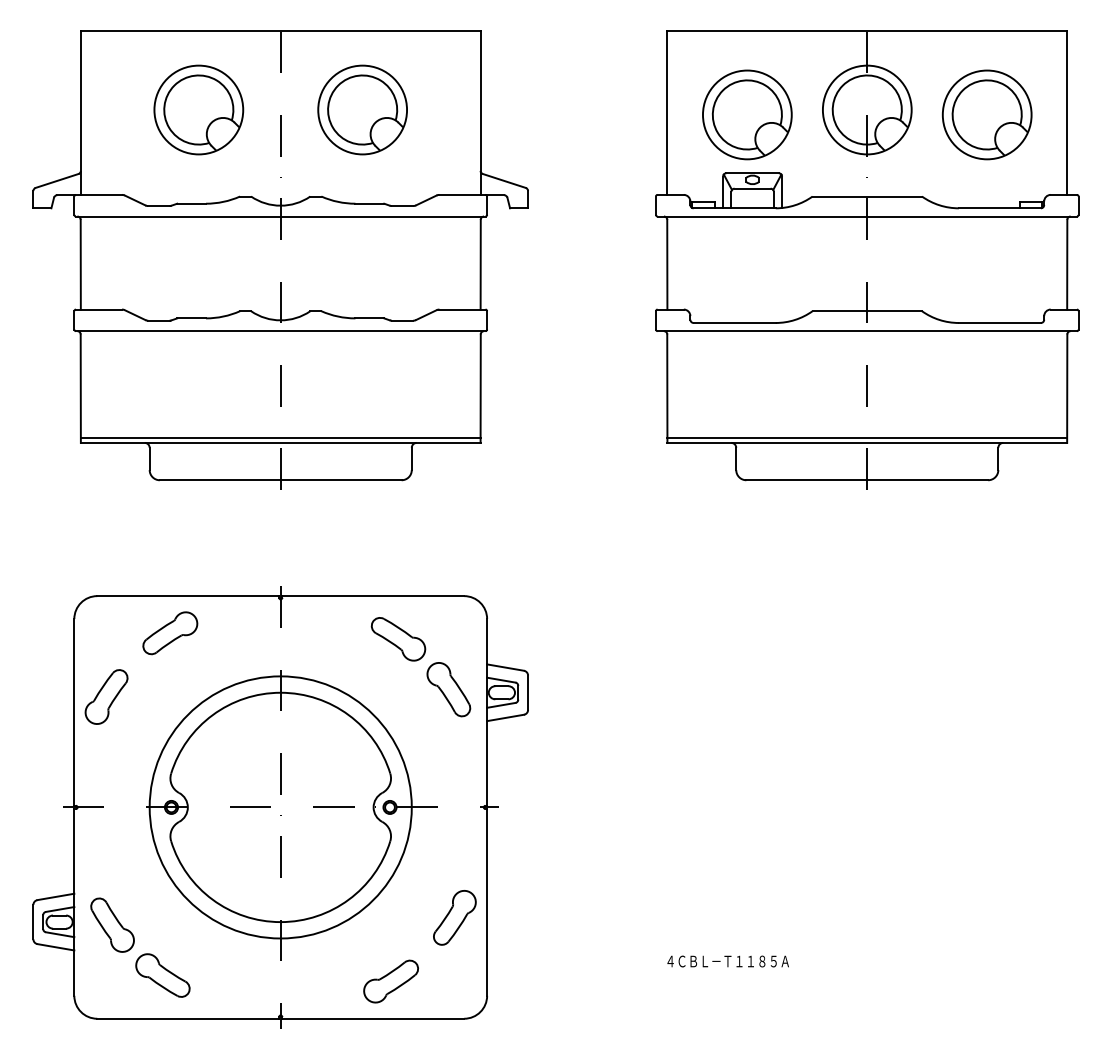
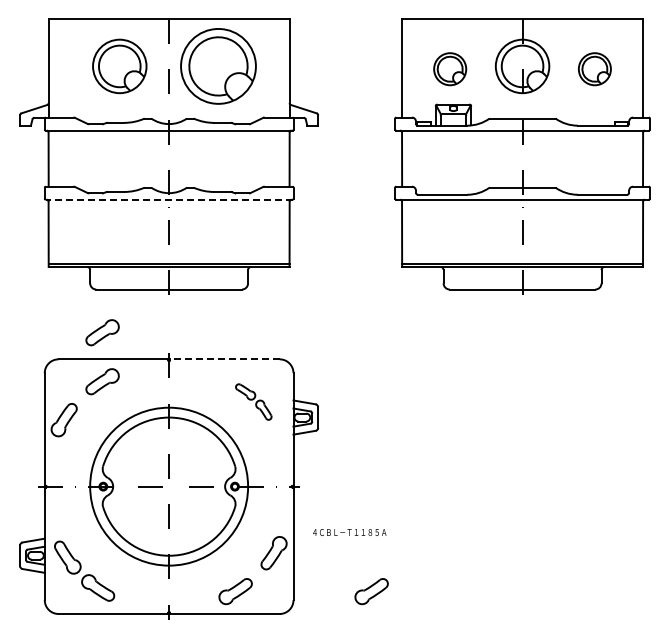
part: (362, 110) -> (218, 66), size x1.4
part: (746, 113) -> (449, 68), size x0.6
part: (986, 113) -> (594, 68), size x0.6
line: (279, 330) -> (168, 199), solid -> dashed
part: (170, 551) -> (102, 332), added
line: (372, 596) -> (224, 359), solid -> dashed
part: (420, 666) -> (253, 401), size x0.6
text: (727, 961) -> (349, 532), moved
part: (616, 981) -> (371, 591), added

